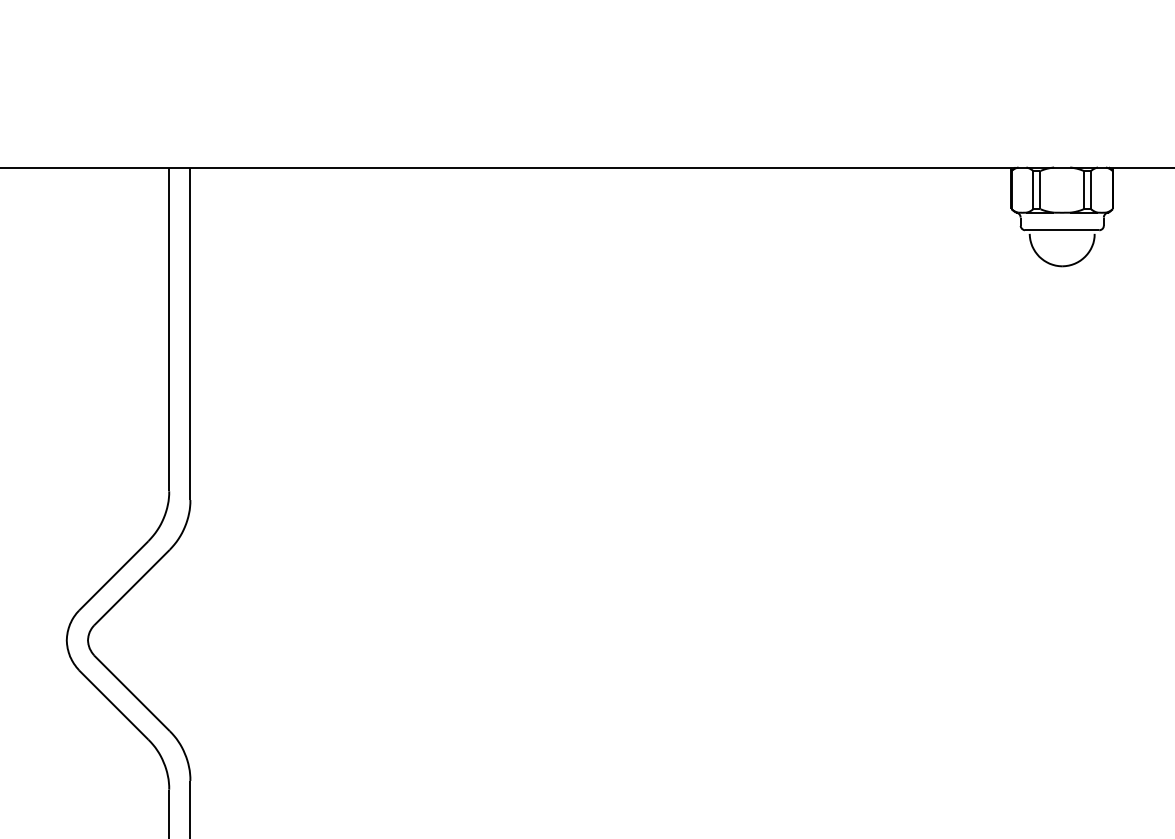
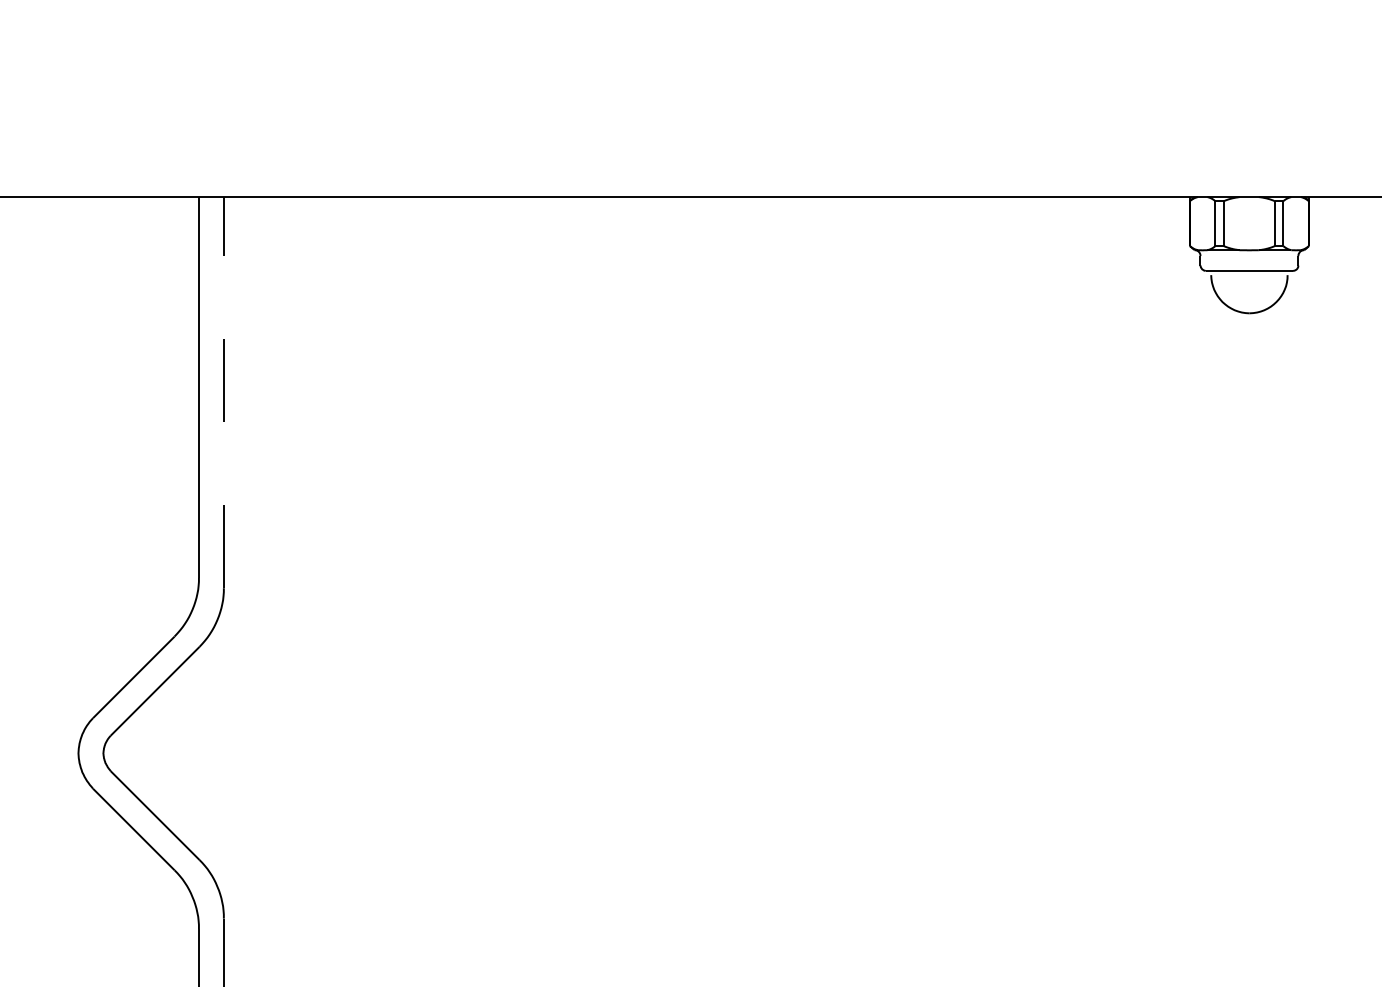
line: (190, 333) -> (223, 392), solid -> dashed

